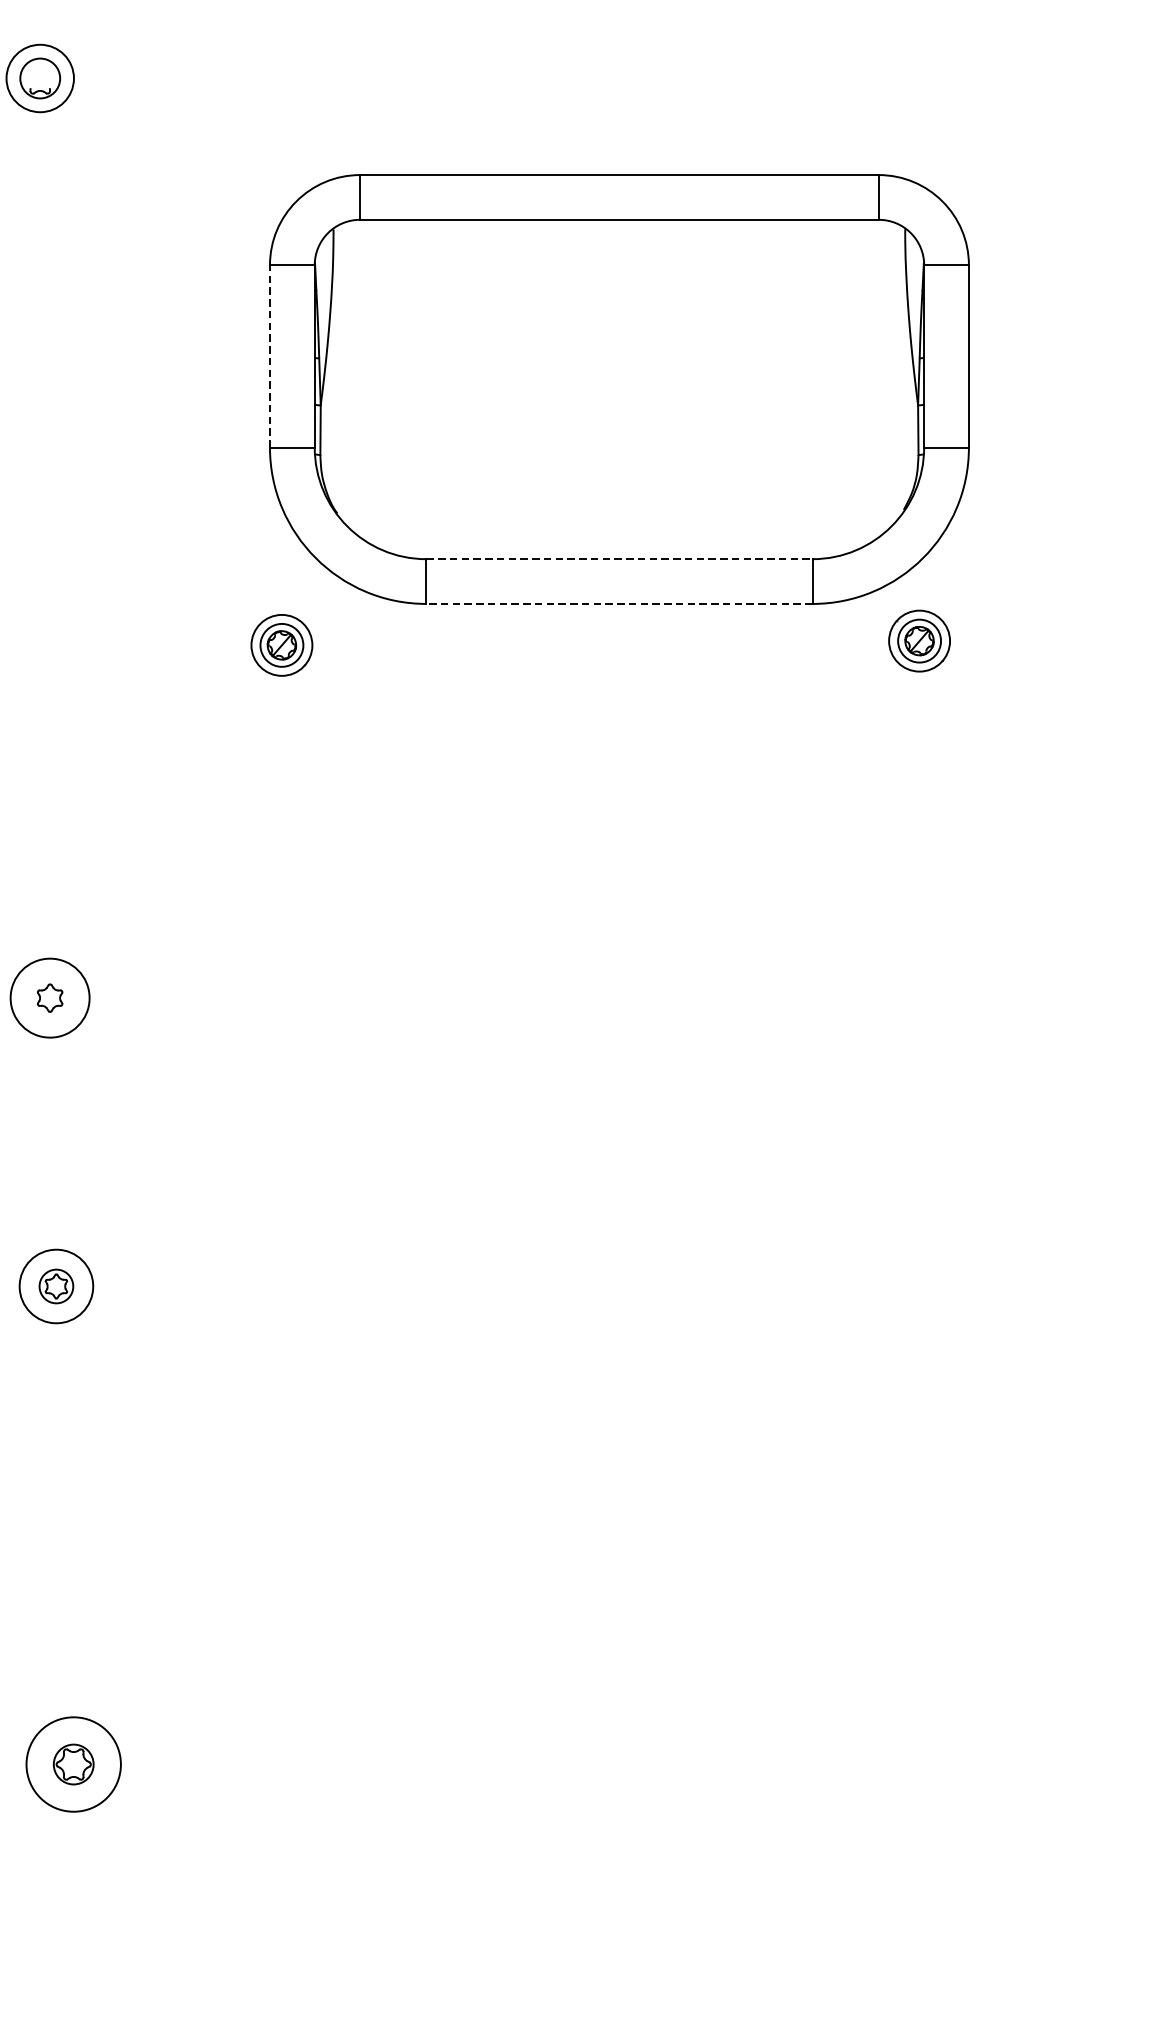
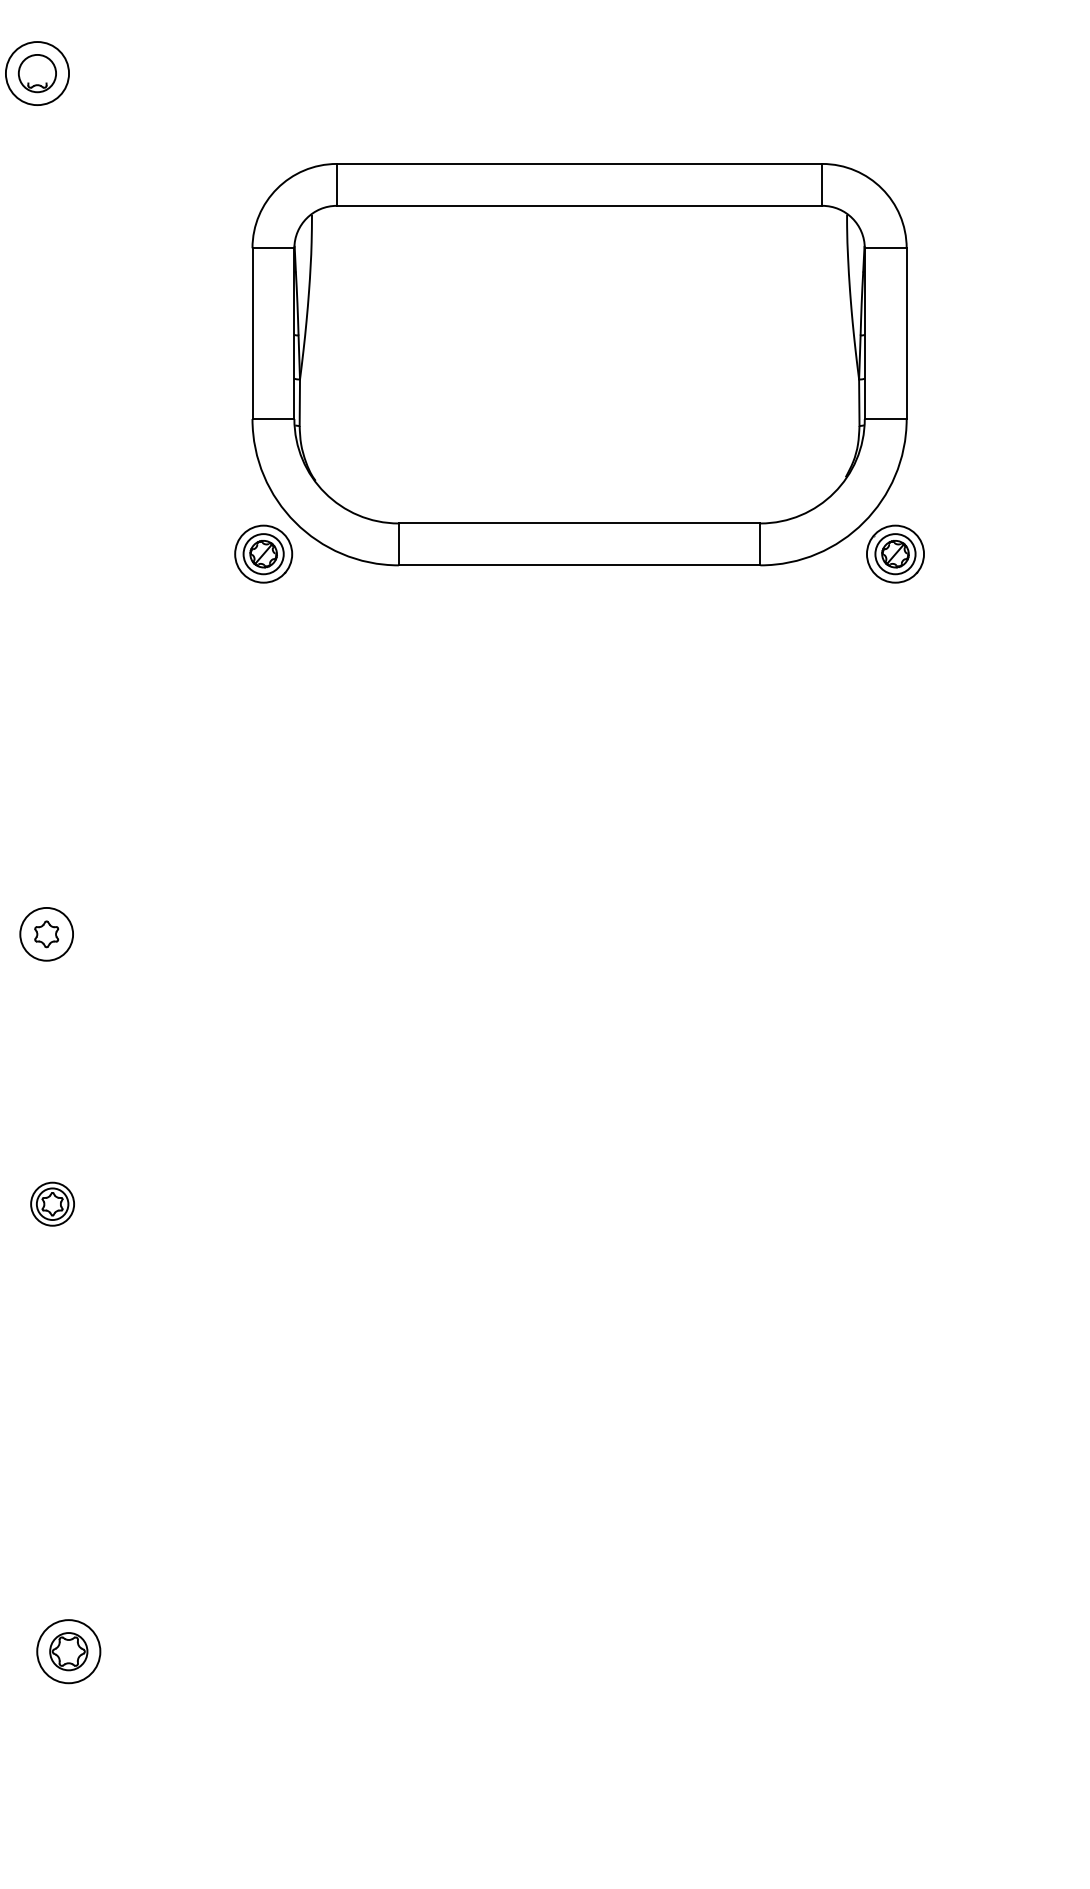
line: (269, 356) -> (252, 333), dashed -> solid
line: (619, 559) -> (579, 523), dashed -> solid
line: (619, 604) -> (579, 565), dashed -> solid
part: (919, 640) -> (895, 553), moved
part: (281, 644) -> (263, 553), moved
circle: (49, 997) -> (46, 933), size x0.71
circle: (56, 1285) -> (52, 1203), size x0.62
circle: (73, 1764) -> (68, 1651), size x0.71

